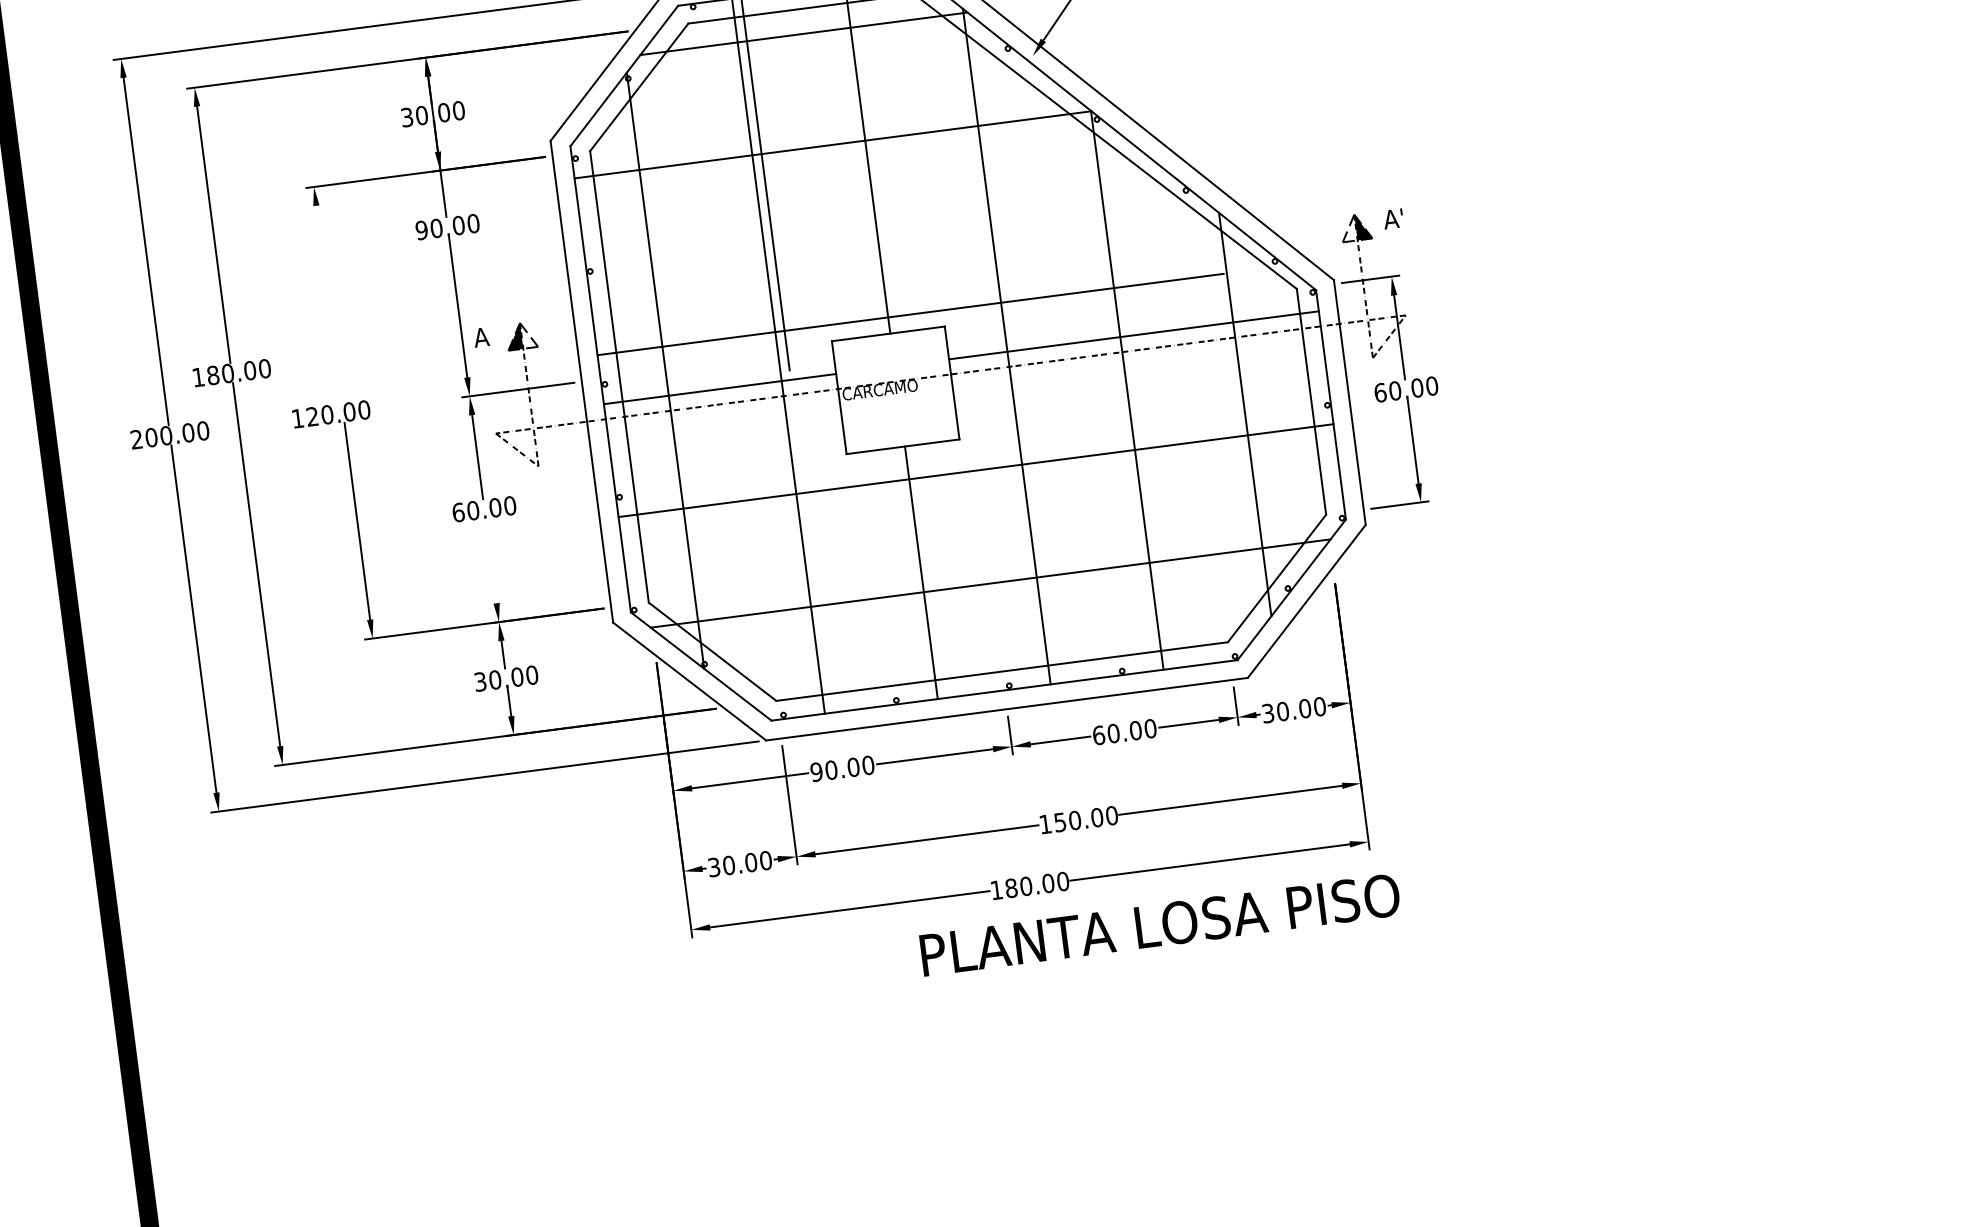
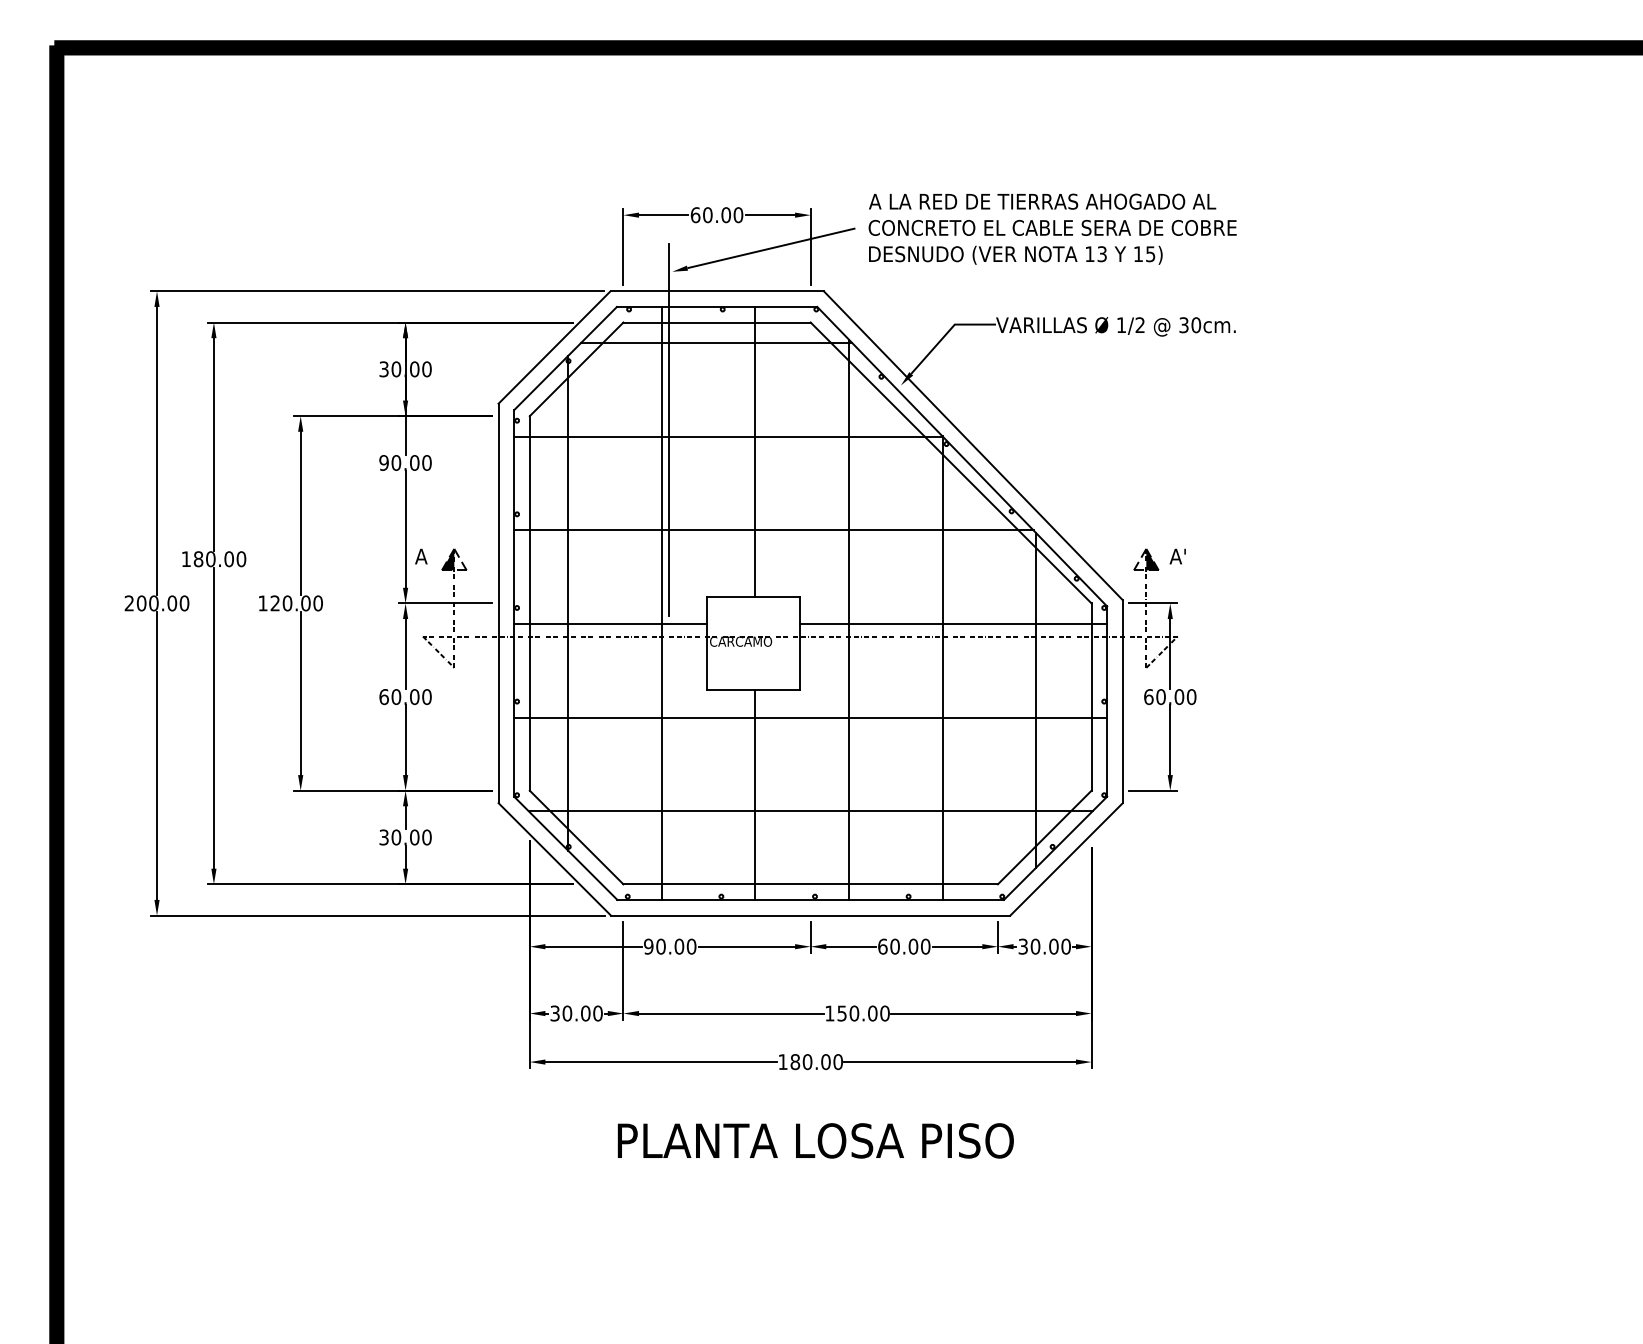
line: (328, 304) -> (300, 513), added
line: (910, 314) -> (773, 530), moved
line: (491, 561) -> (405, 740), added
text: (1159, 924) -> (815, 1140), moved

